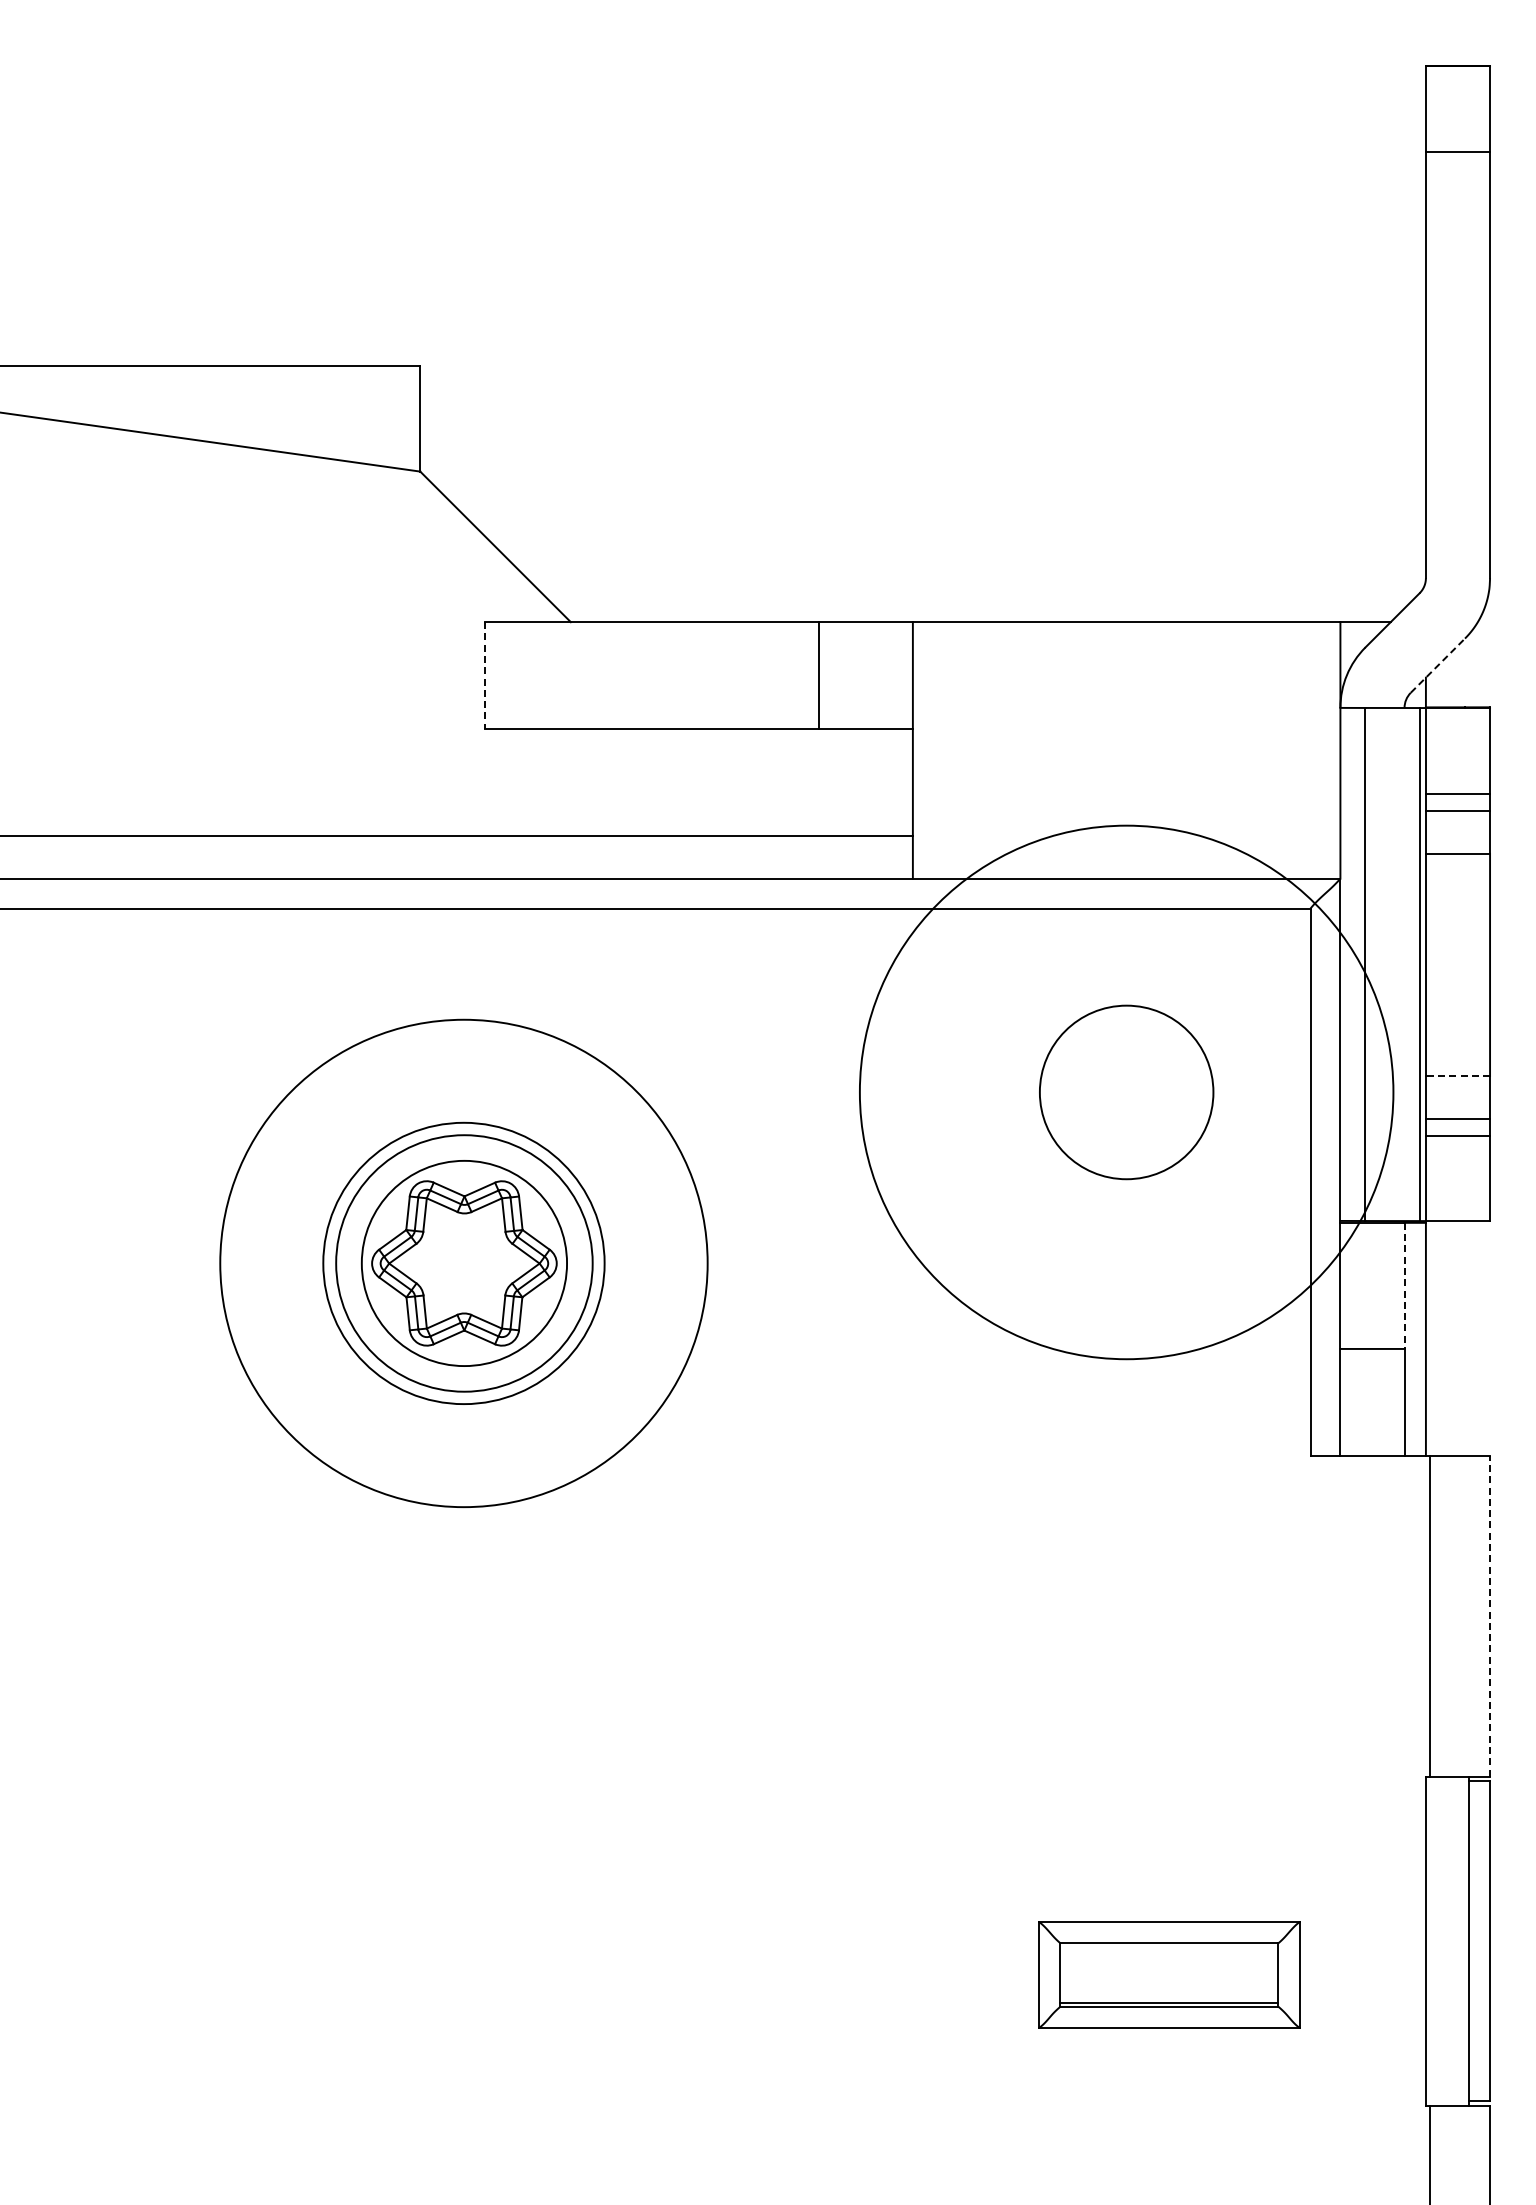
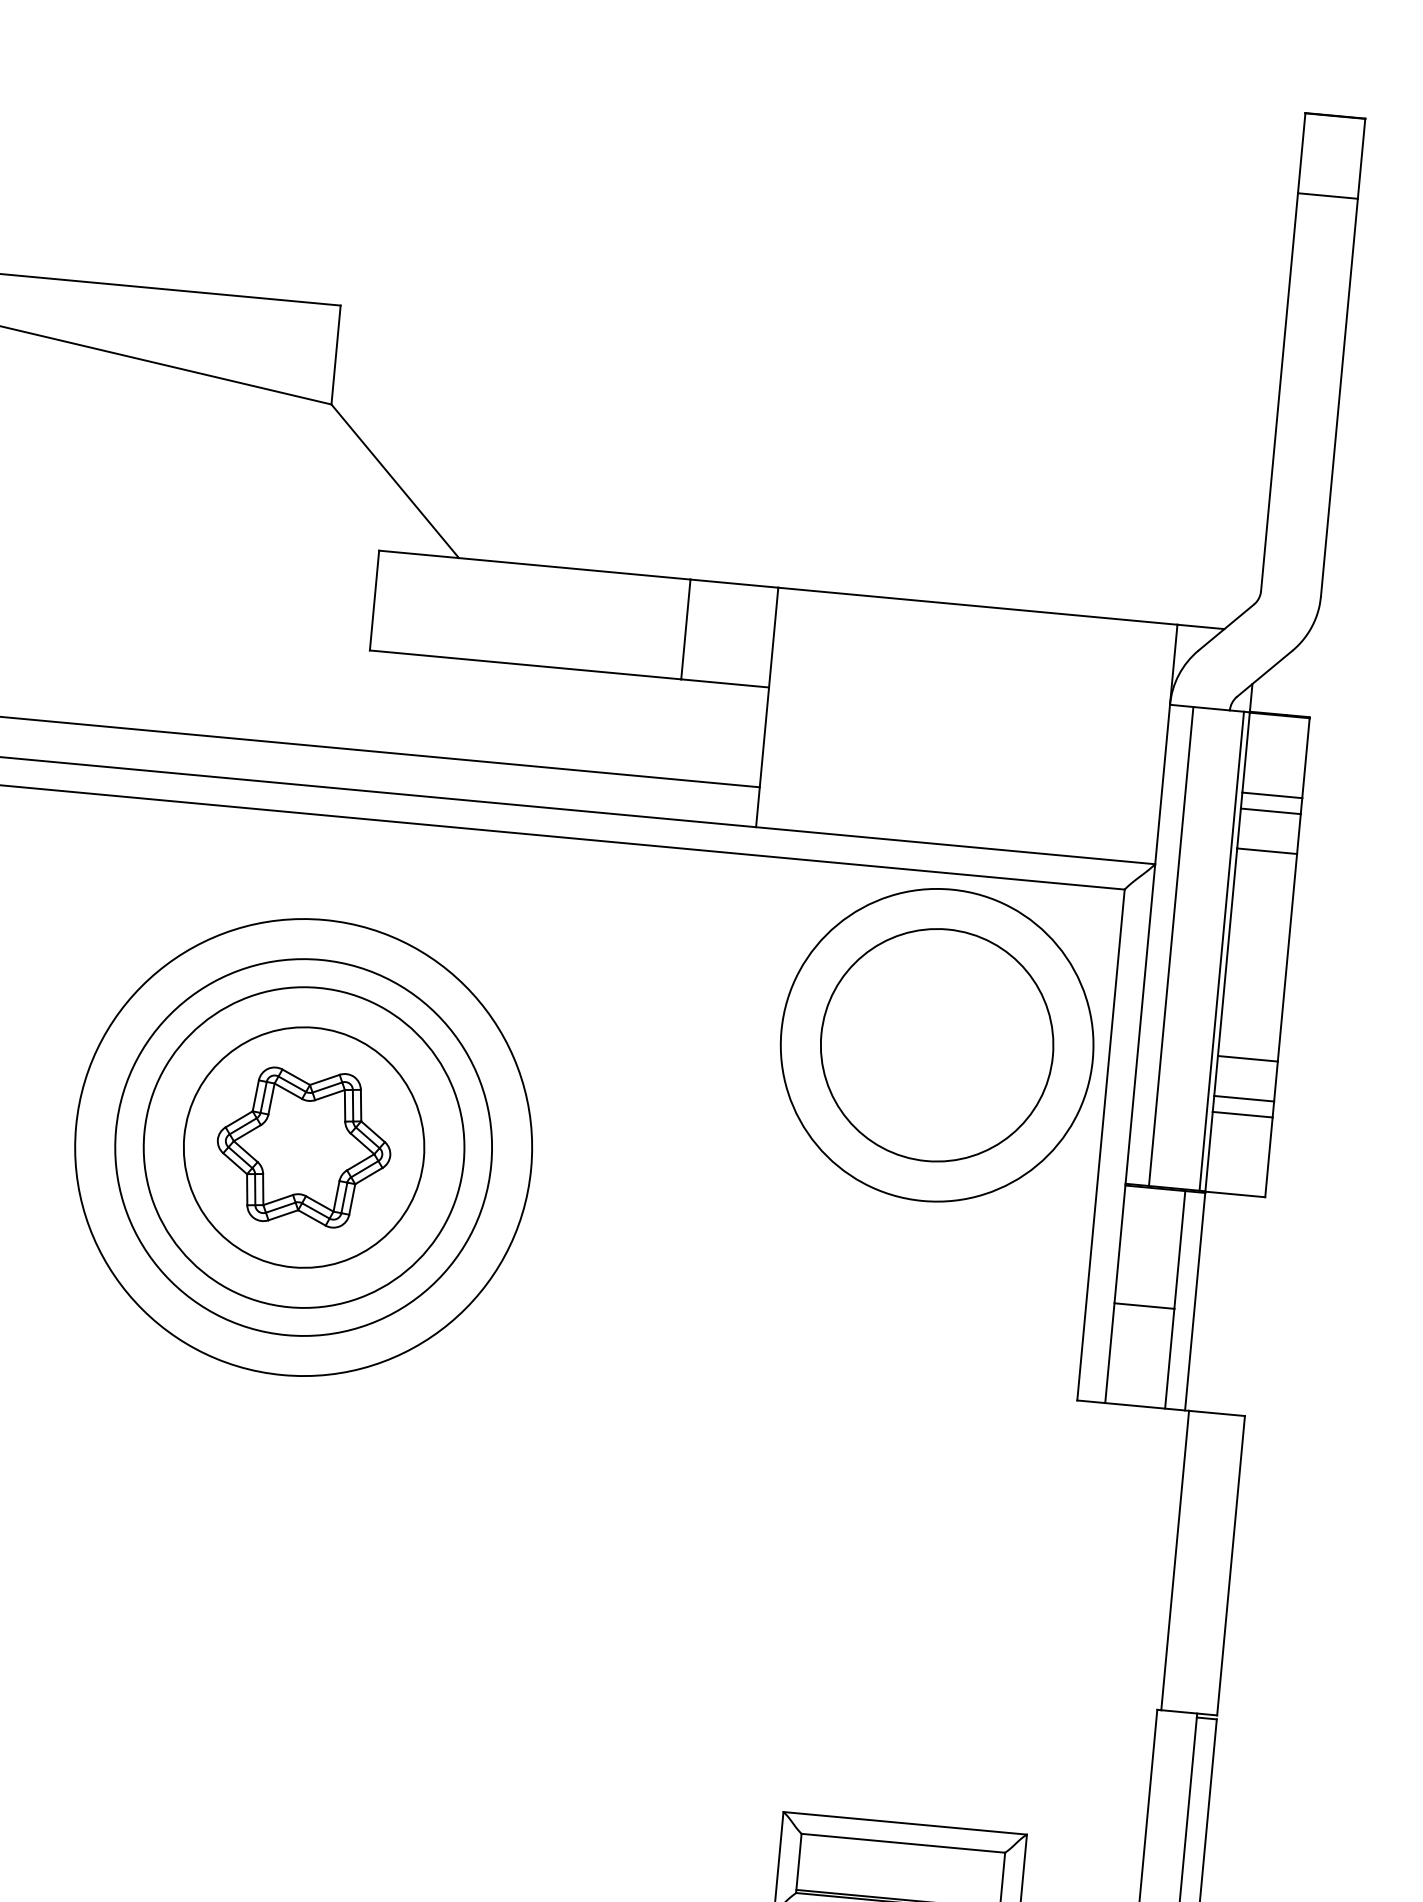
line: (1438, 665) -> (1265, 673), dashed -> solid
line: (485, 676) -> (374, 601), dashed -> solid
line: (1457, 1076) -> (1247, 1059), dashed -> solid
circle: (1126, 1092) -> (937, 1045), size x0.62
circle: (1126, 1092) -> (937, 1045), size x1.43
circle: (463, 1263) -> (303, 1147), size x1.43
circle: (464, 1263) -> (304, 1147), size x1.67
line: (1404, 1286) -> (1179, 1250), dashed -> solid
line: (1490, 1615) -> (1231, 1565), dashed -> solid

